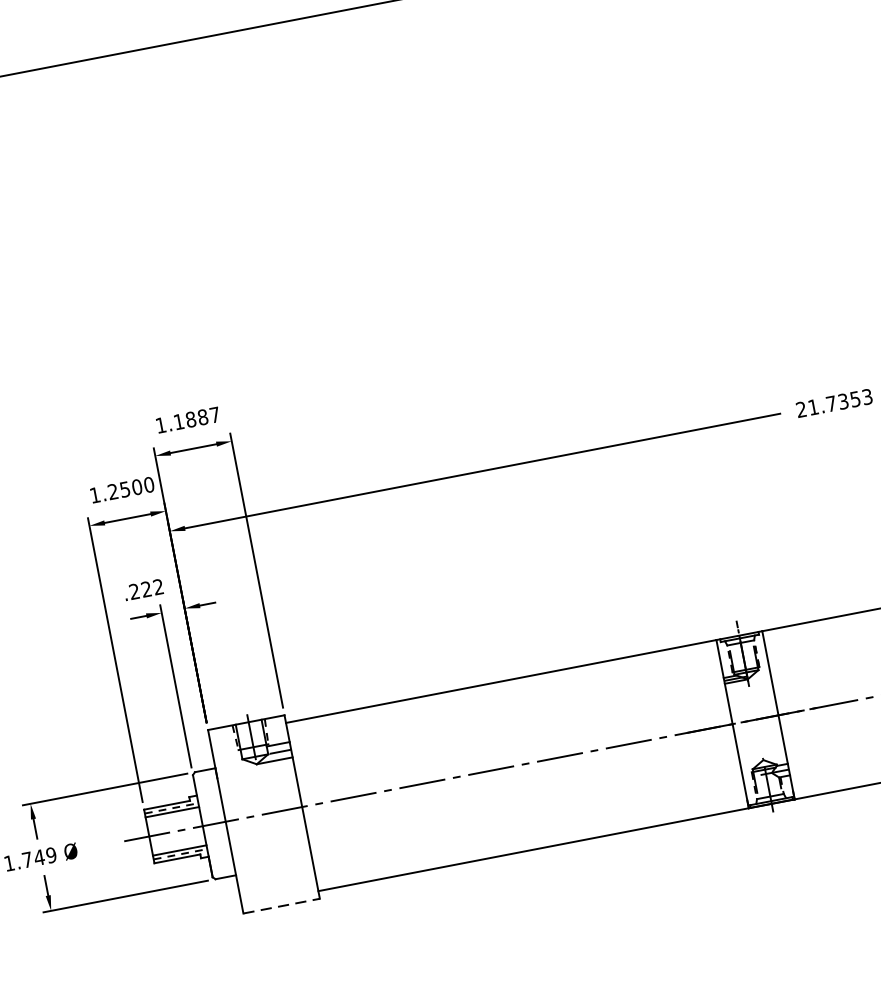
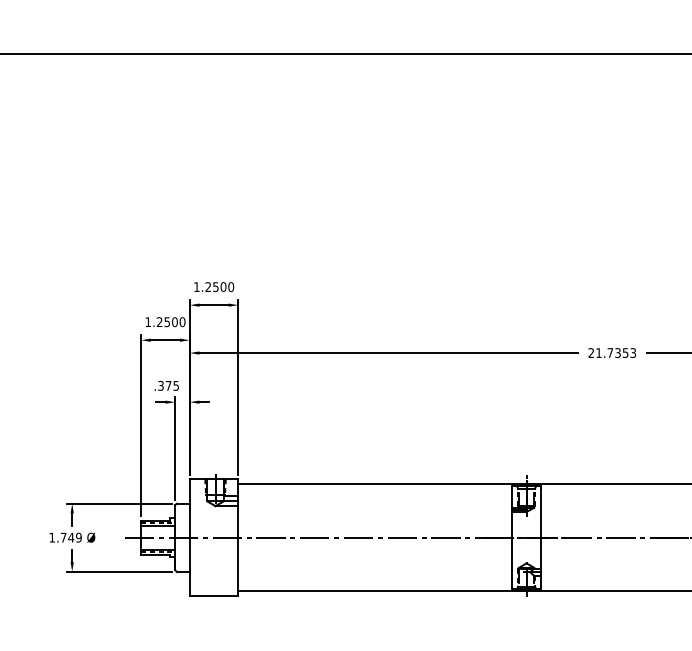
text: (196, 419) -> (219, 287), 1.1887 -> 1.2500
text: (146, 588) -> (168, 385), .222 -> .375
line: (282, 906) -> (214, 596), dashed -> solid

